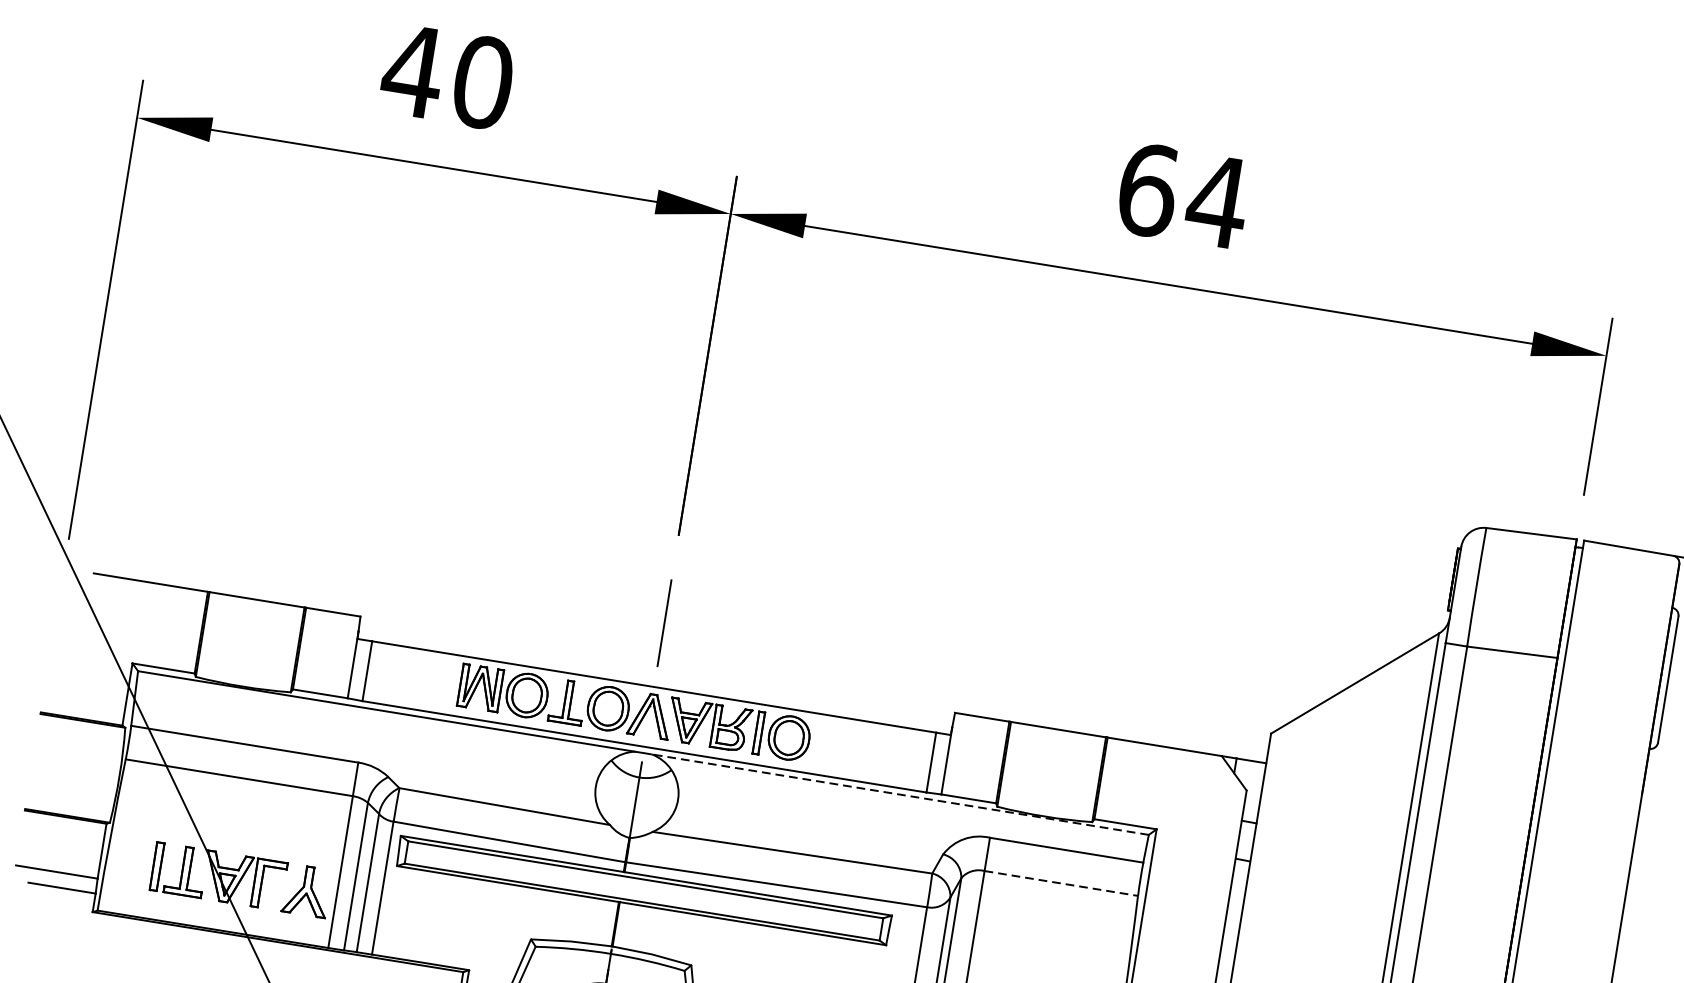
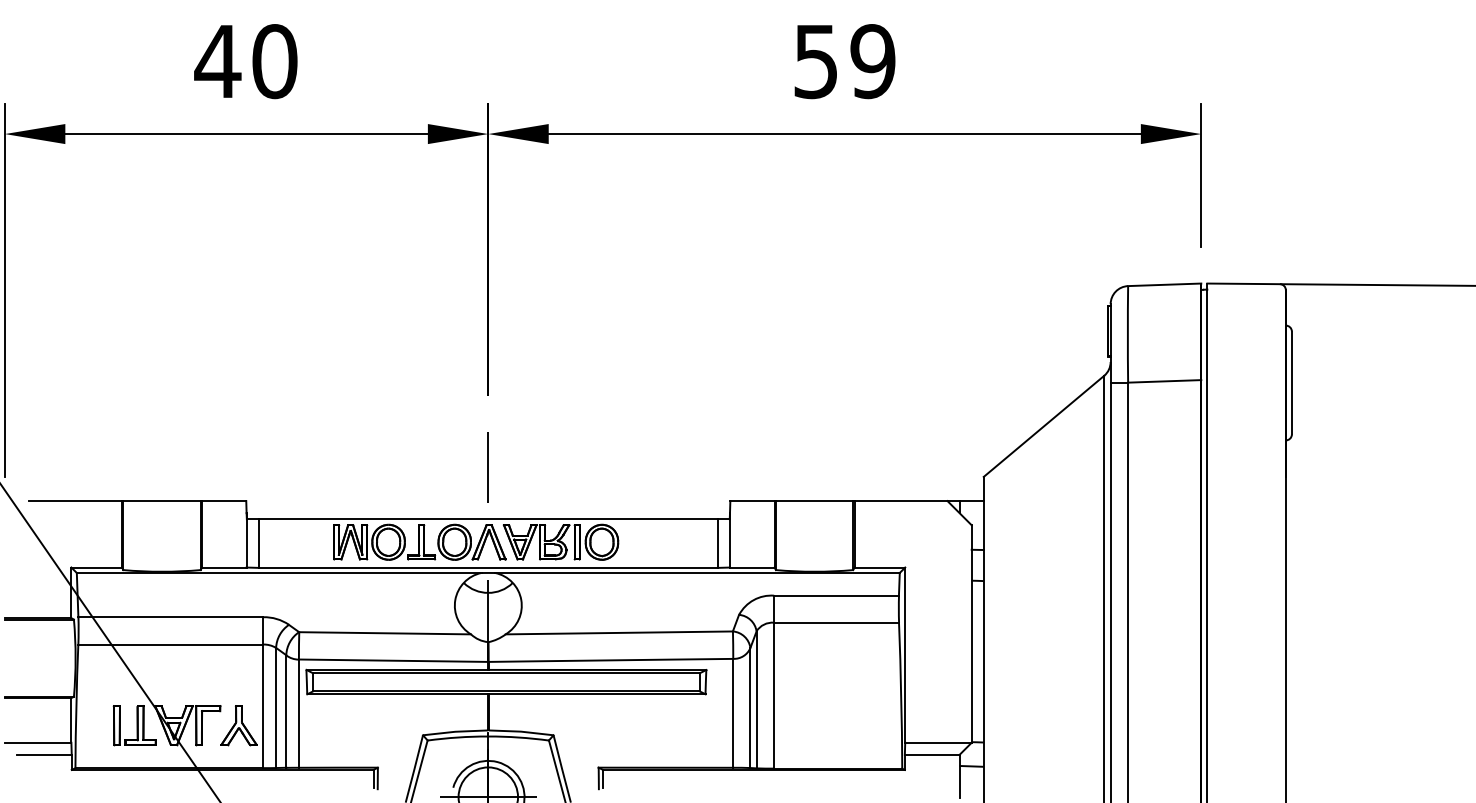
text: (1183, 195) -> (845, 61), 64 -> 59
line: (899, 793) -> (696, 572), dashed -> solid
line: (1062, 883) -> (837, 622), dashed -> solid

